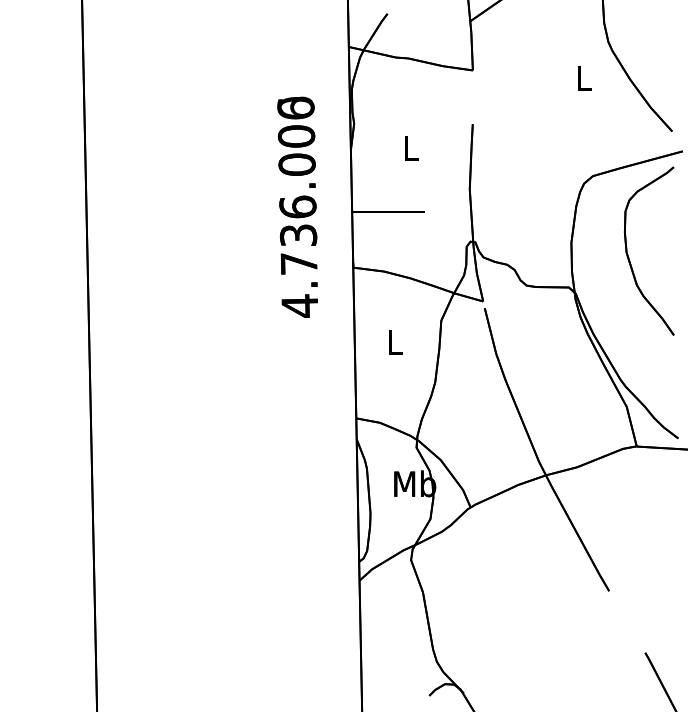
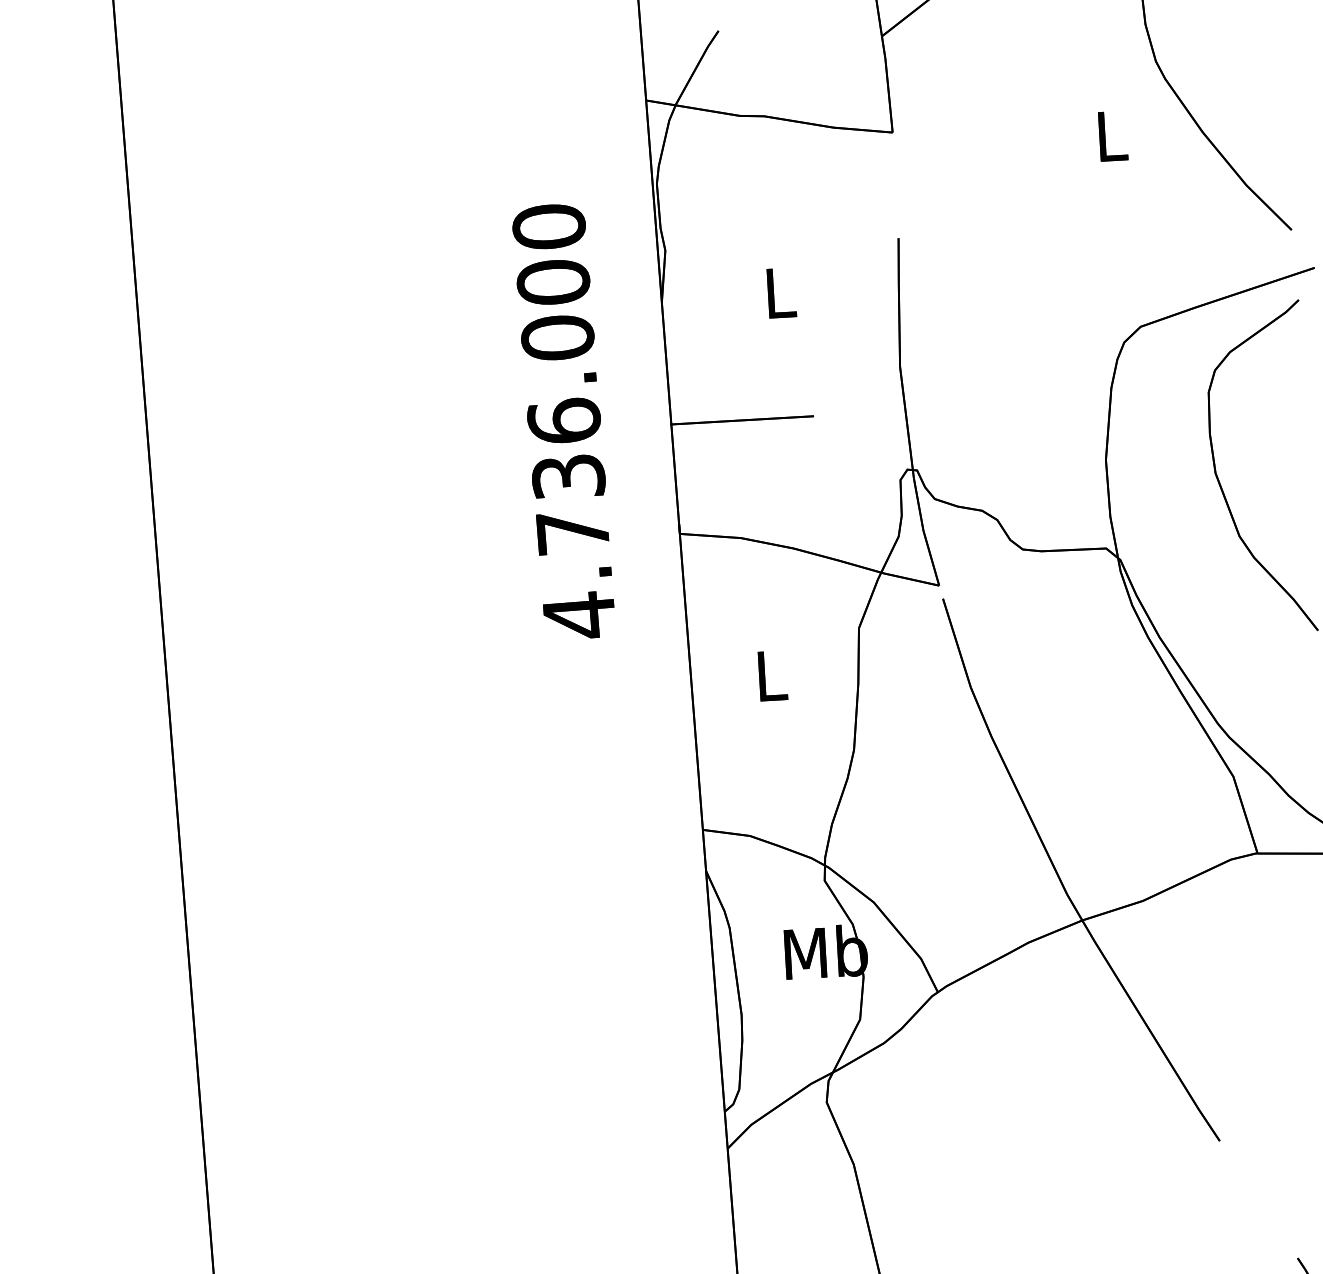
text: (295, 107) -> (548, 225), 4.736.006 -> 4.736.000

